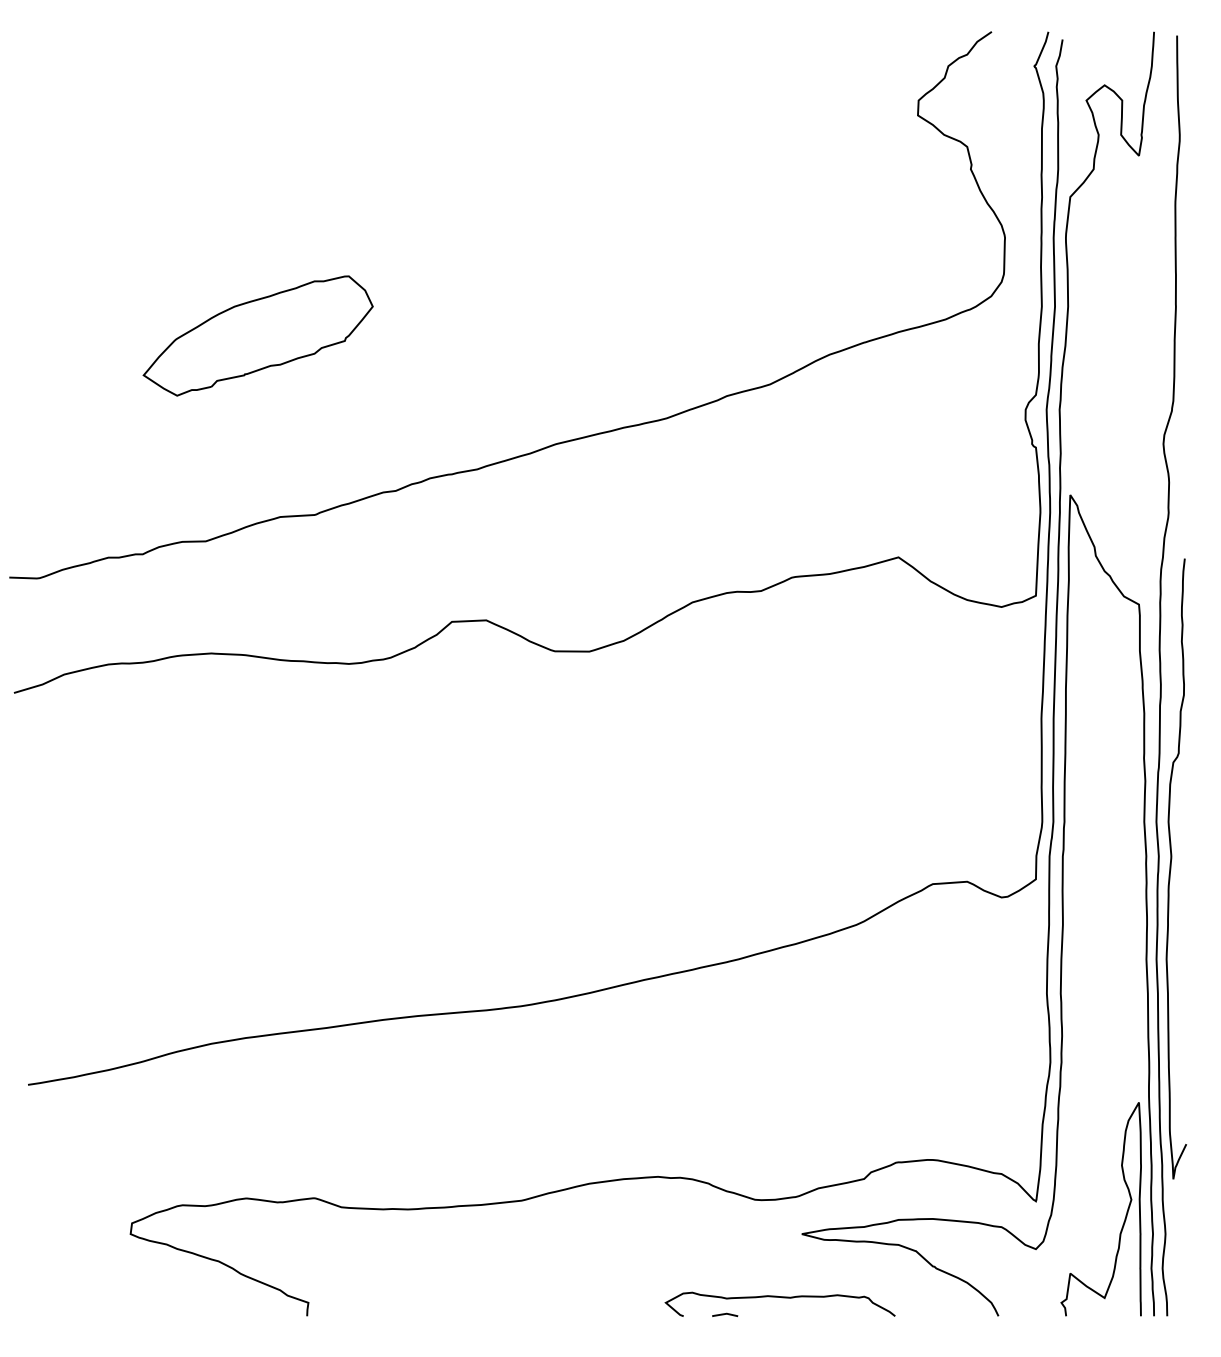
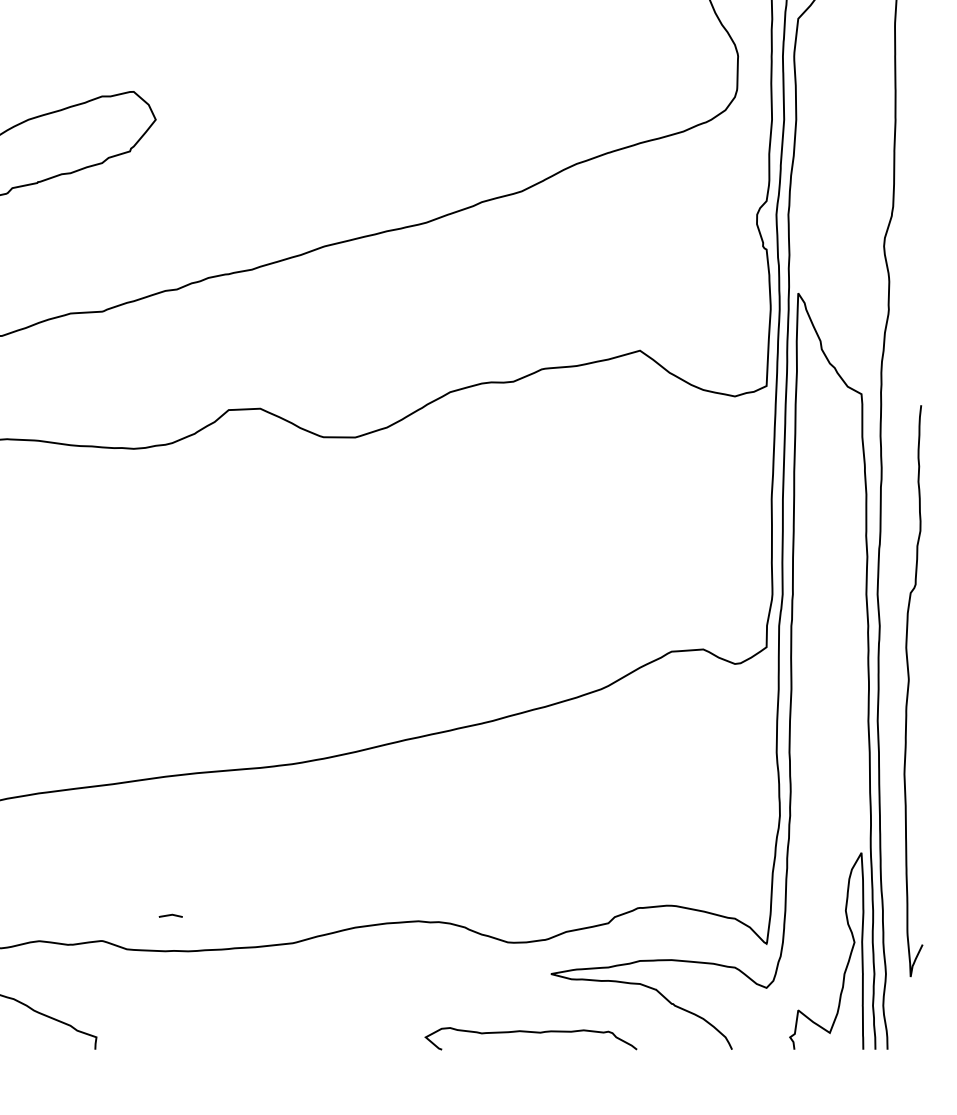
curve: (1171, 868) -> (908, 690), moved
line: (725, 1314) -> (171, 915), moved

